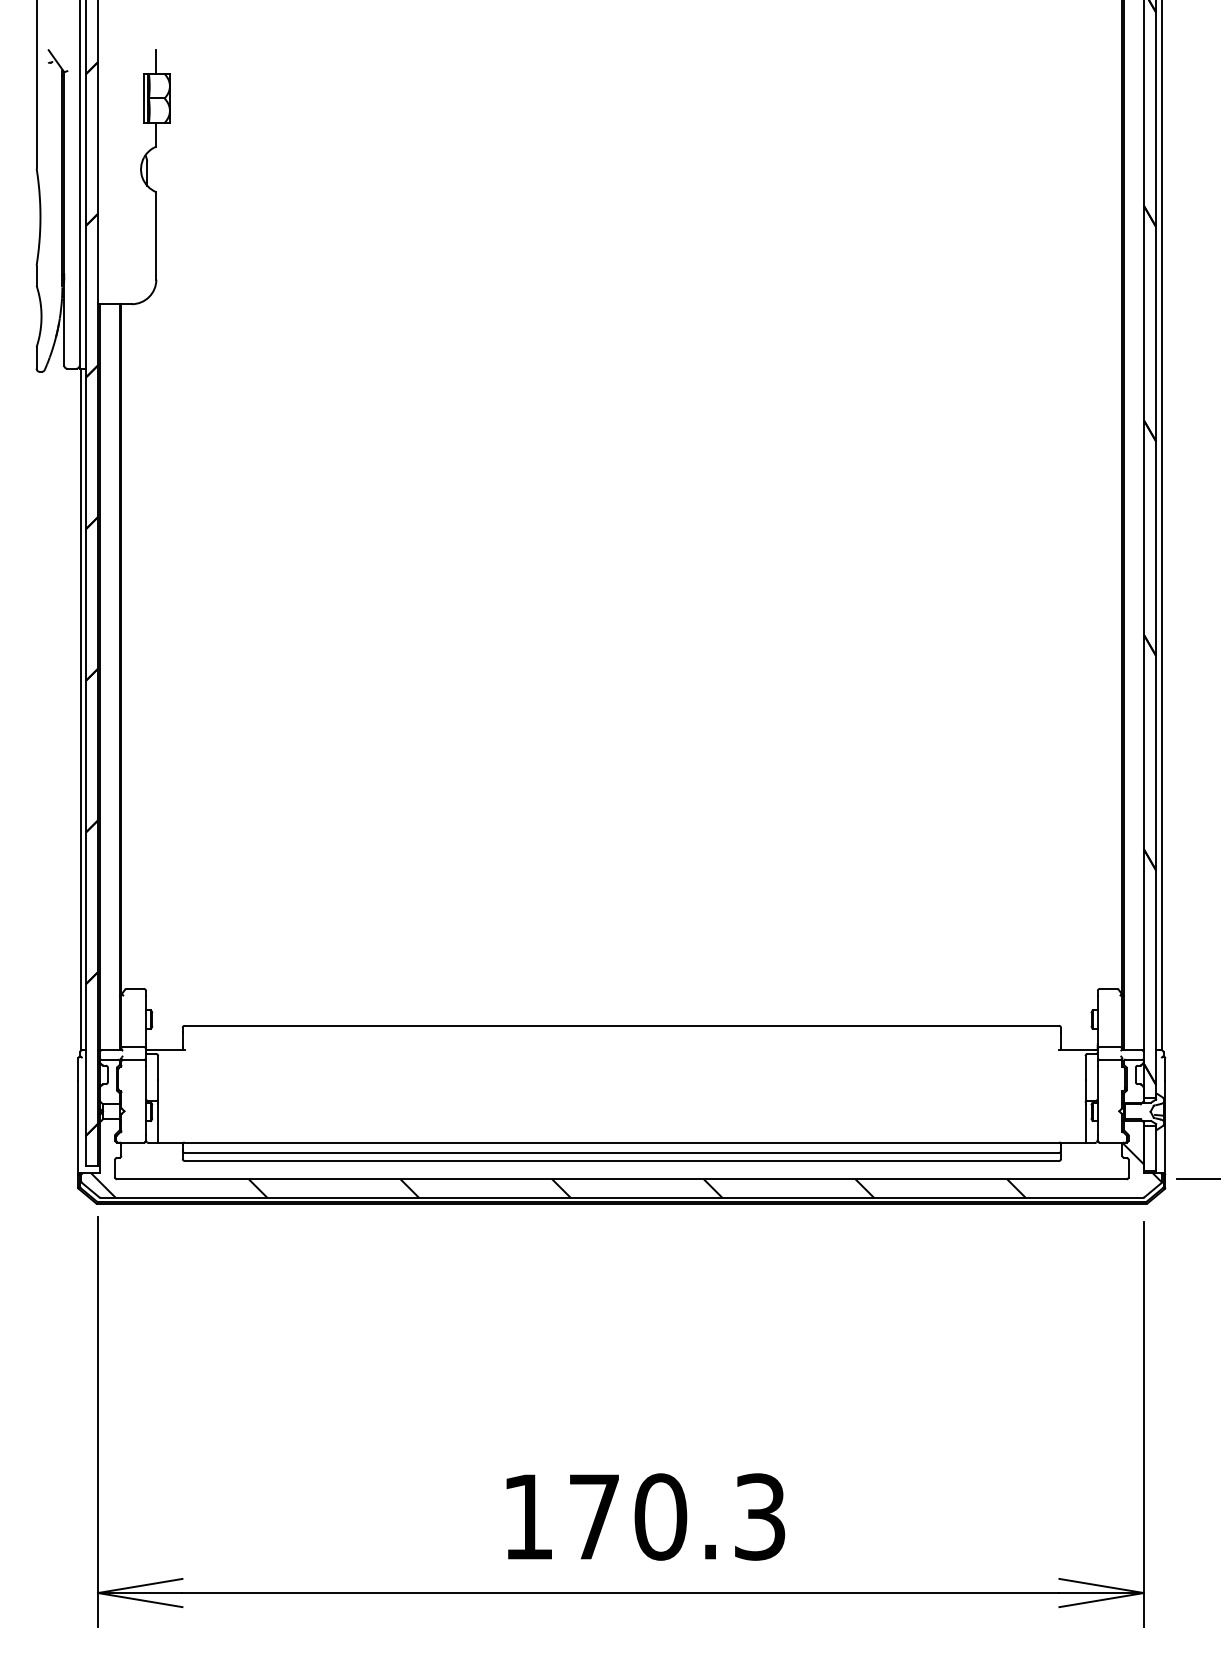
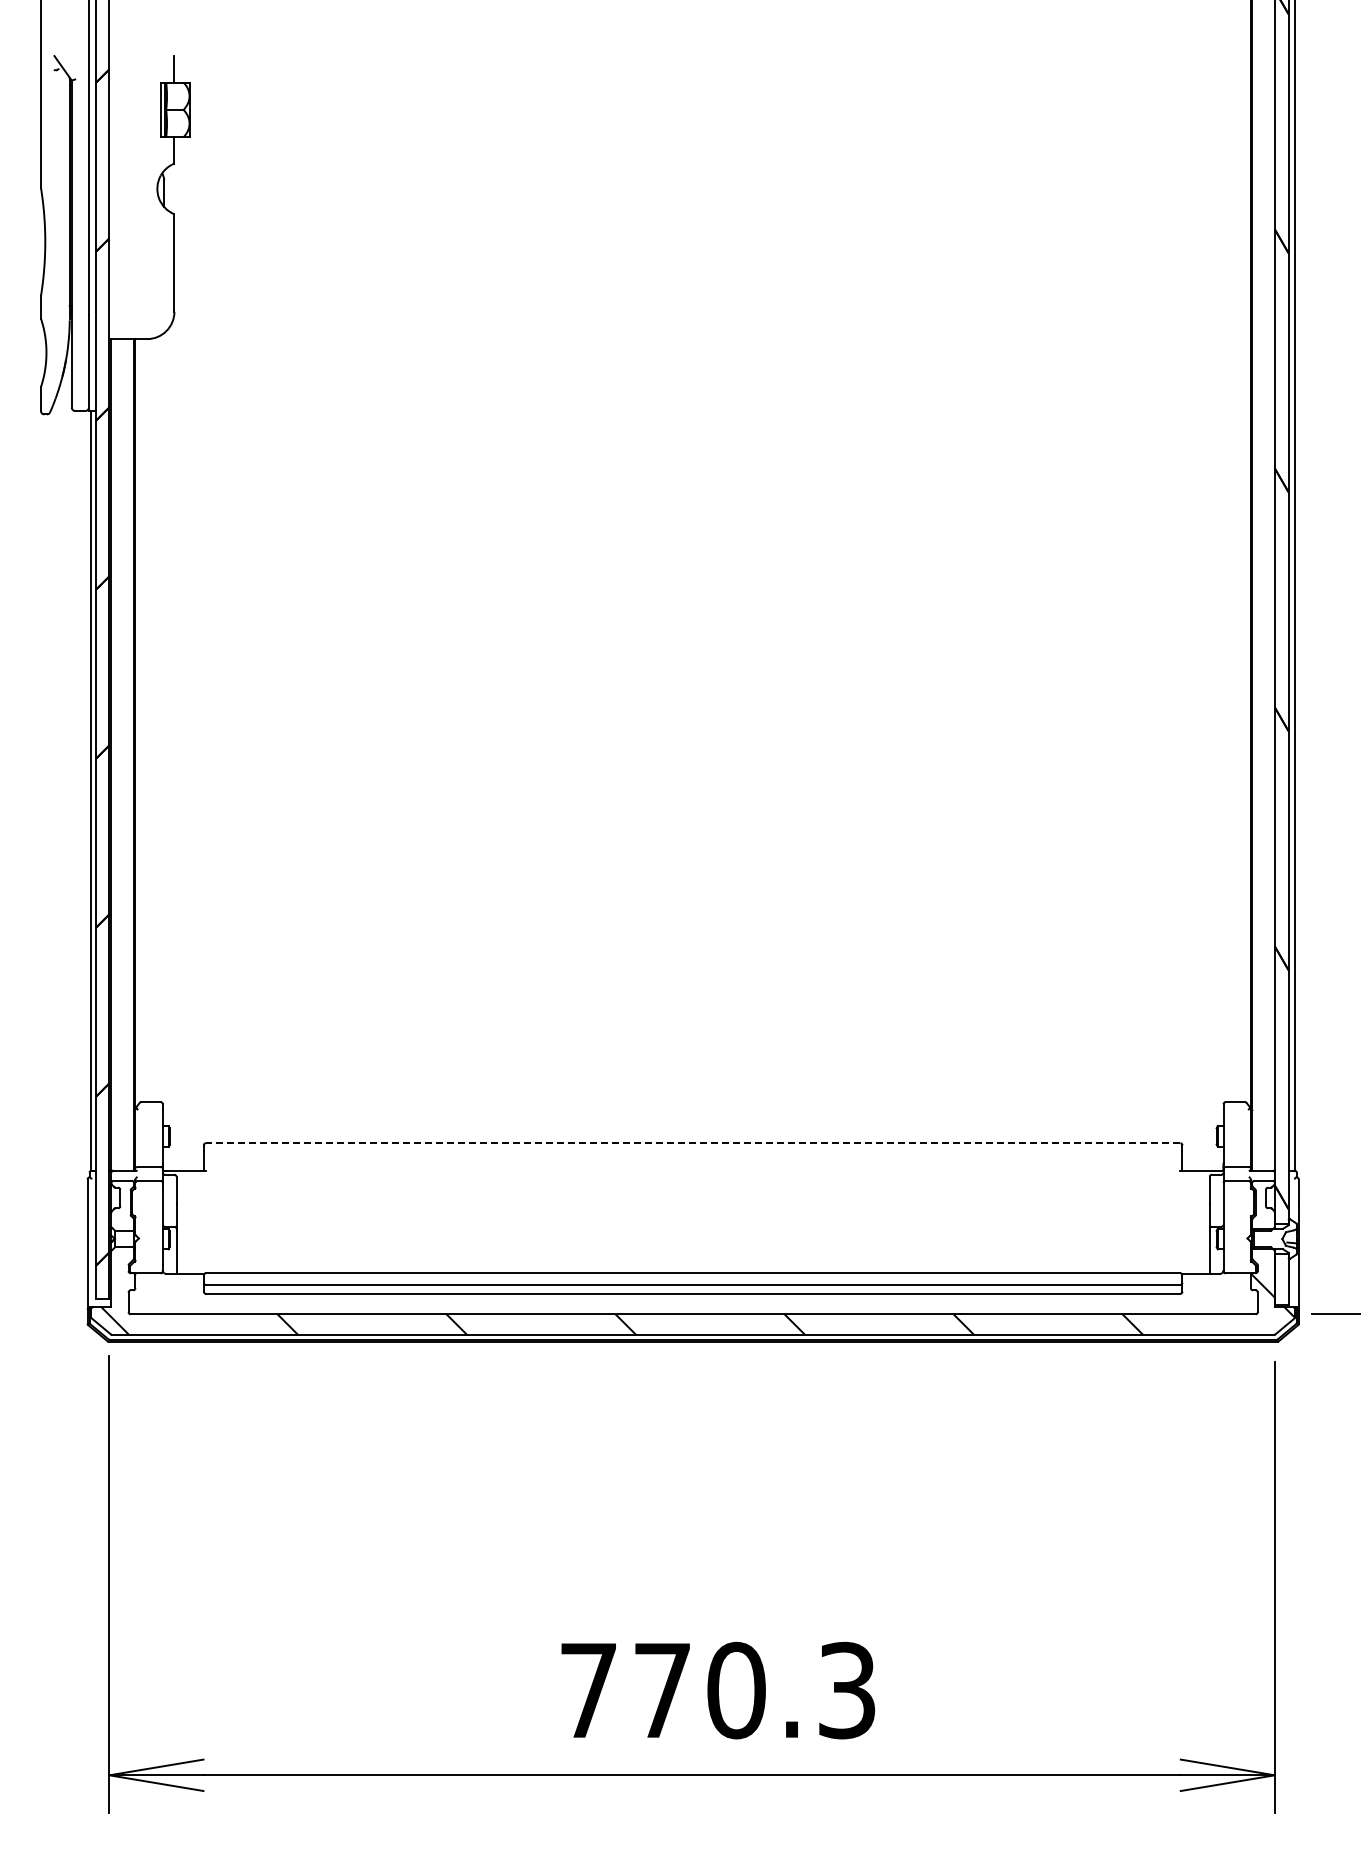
line: (621, 1026) -> (692, 1143), solid -> dashed
text: (527, 1516) -> (588, 1690), 170.3 -> 770.3

